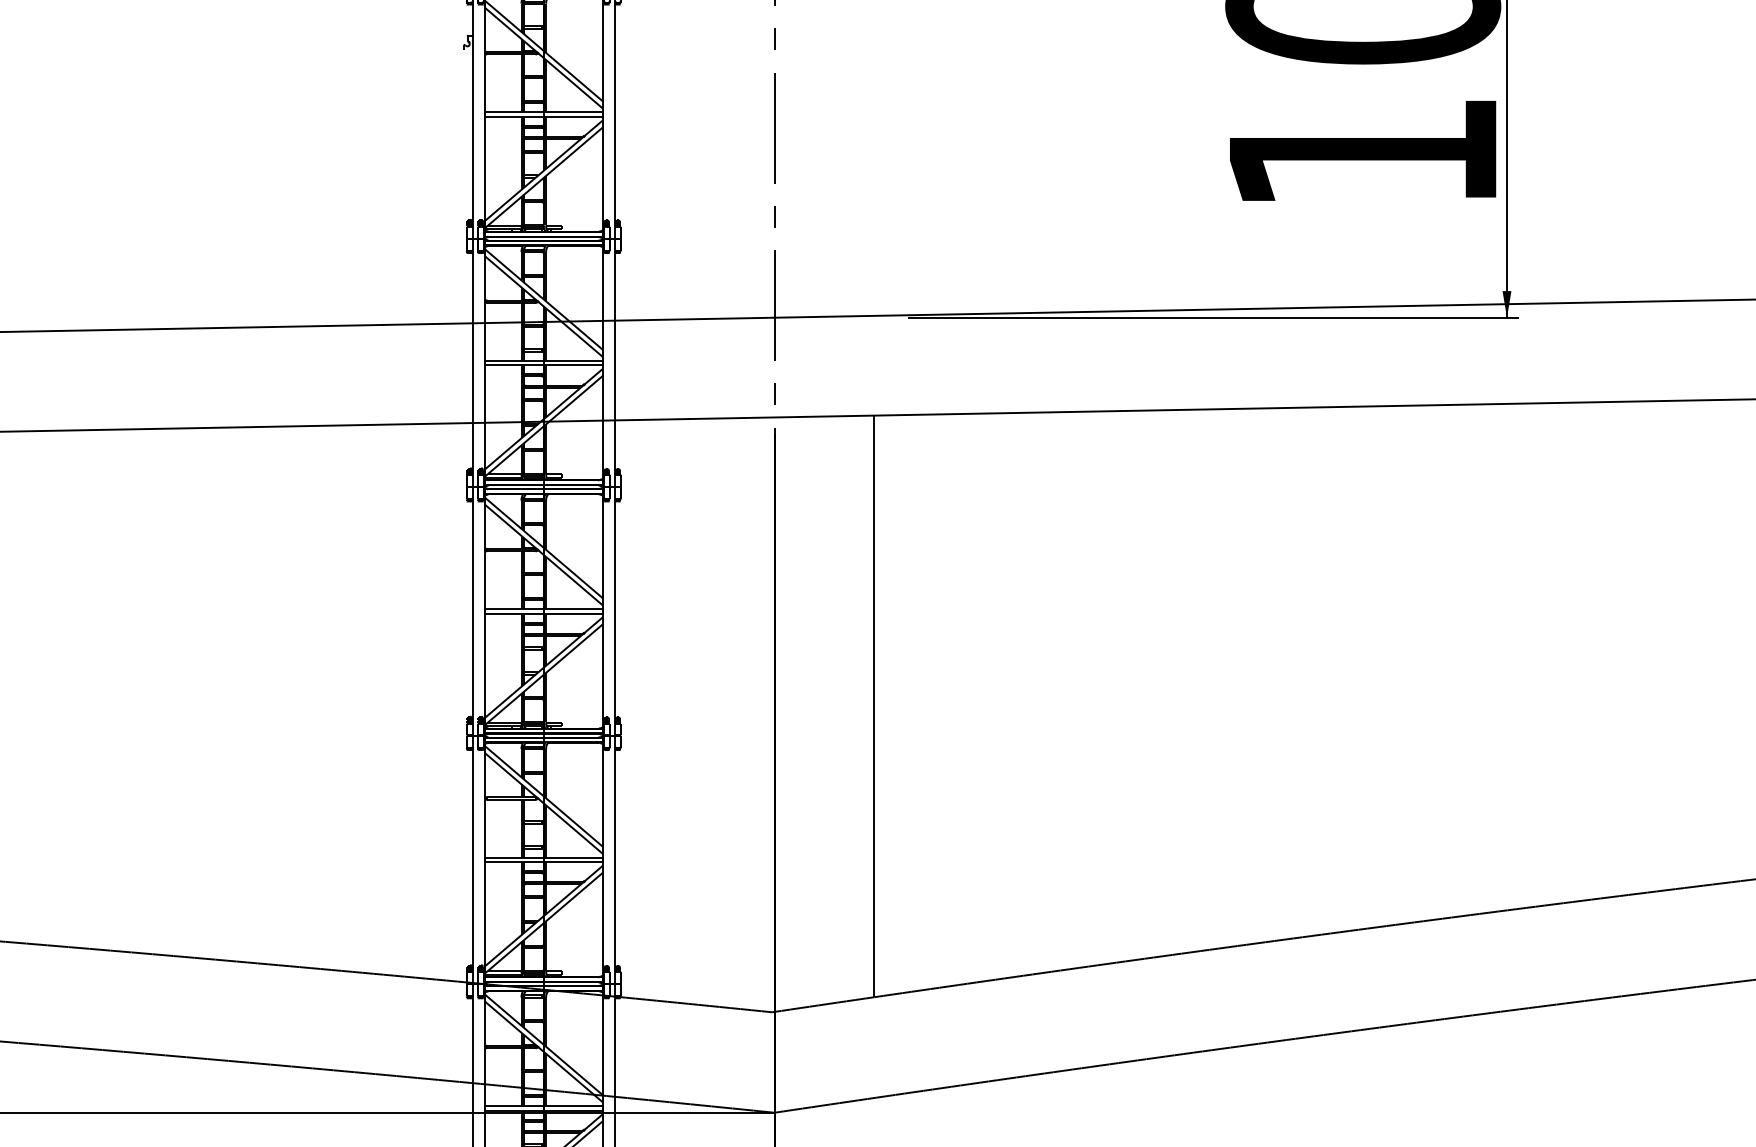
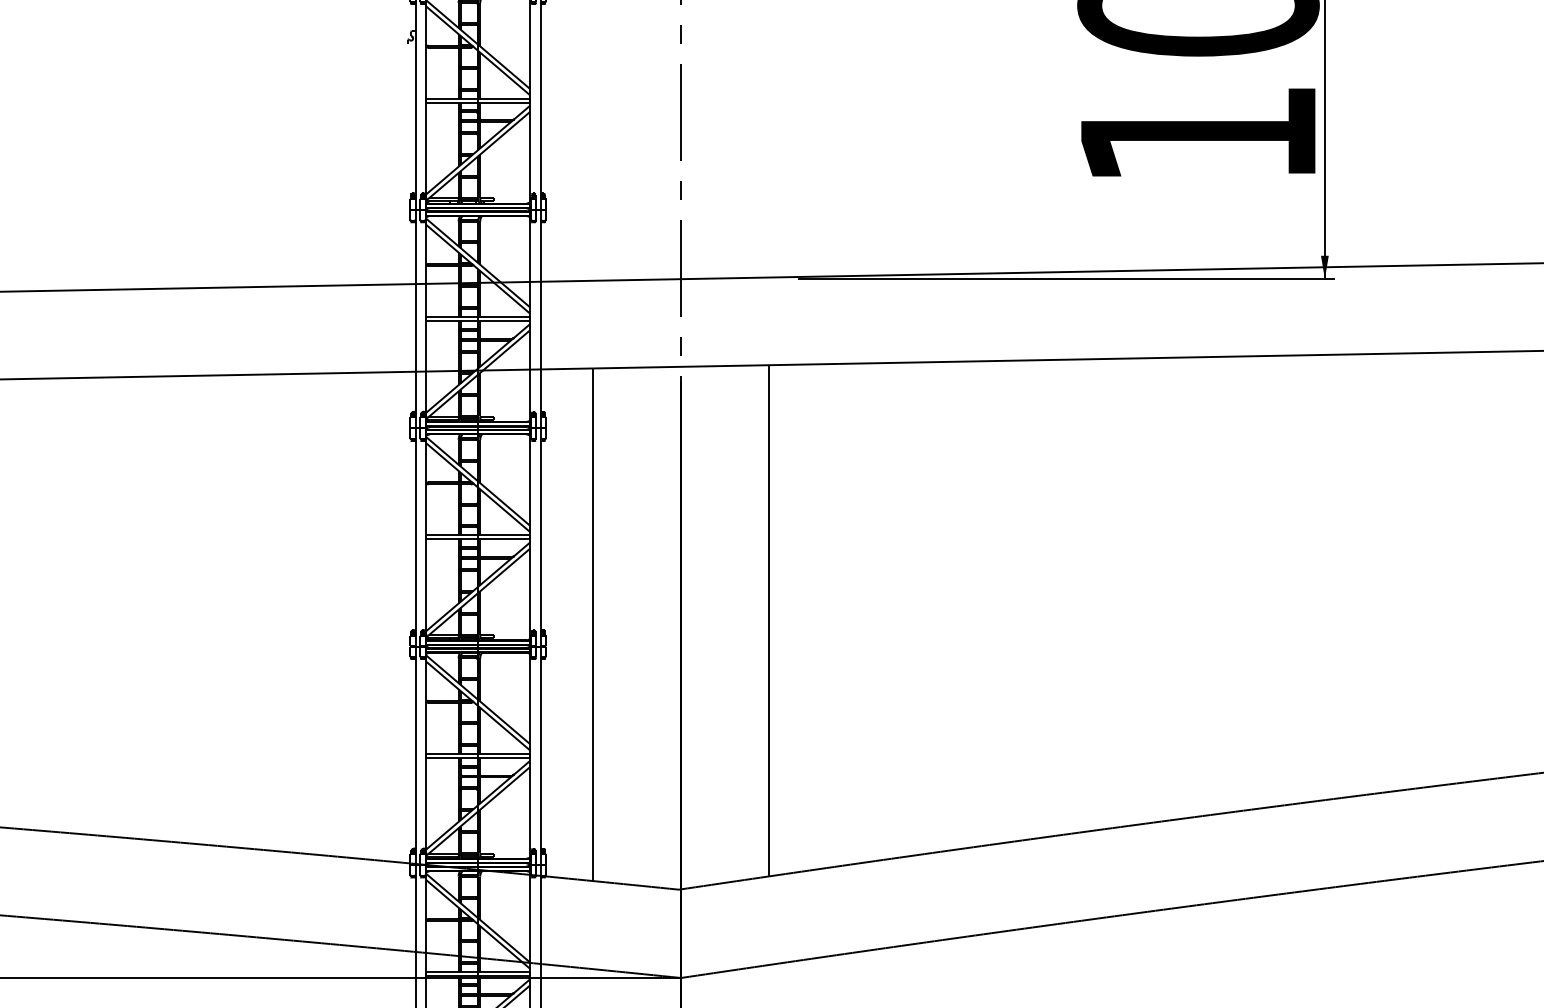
line: (674, 710) -> (593, 624), added

